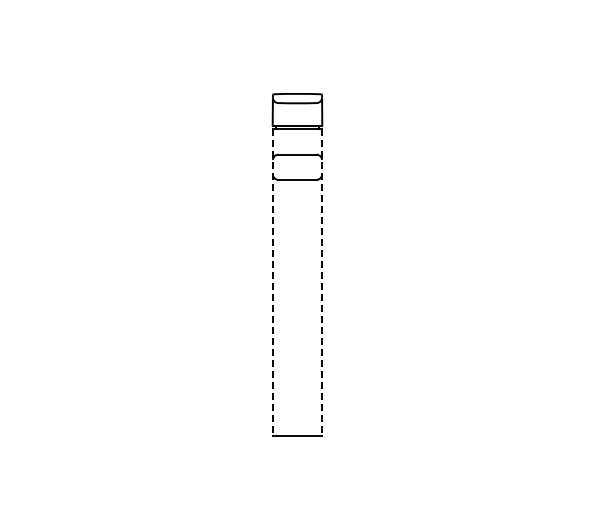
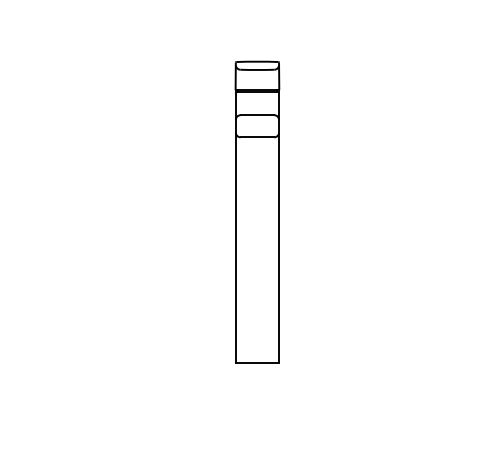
line: (272, 282) -> (235, 227), dashed -> solid
line: (322, 282) -> (279, 227), dashed -> solid

